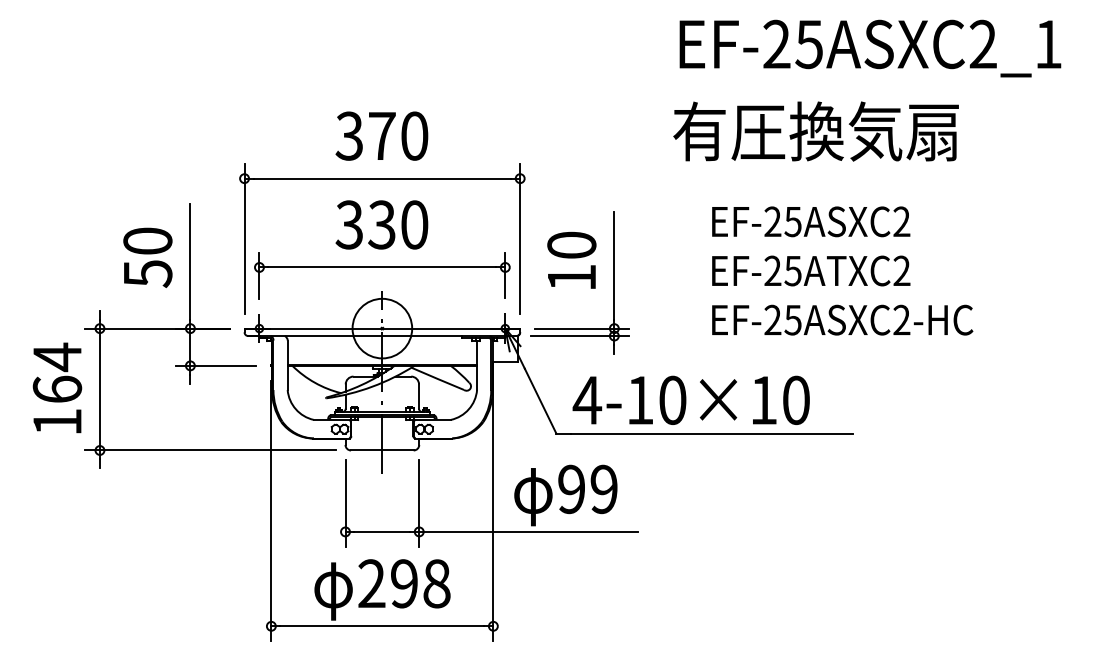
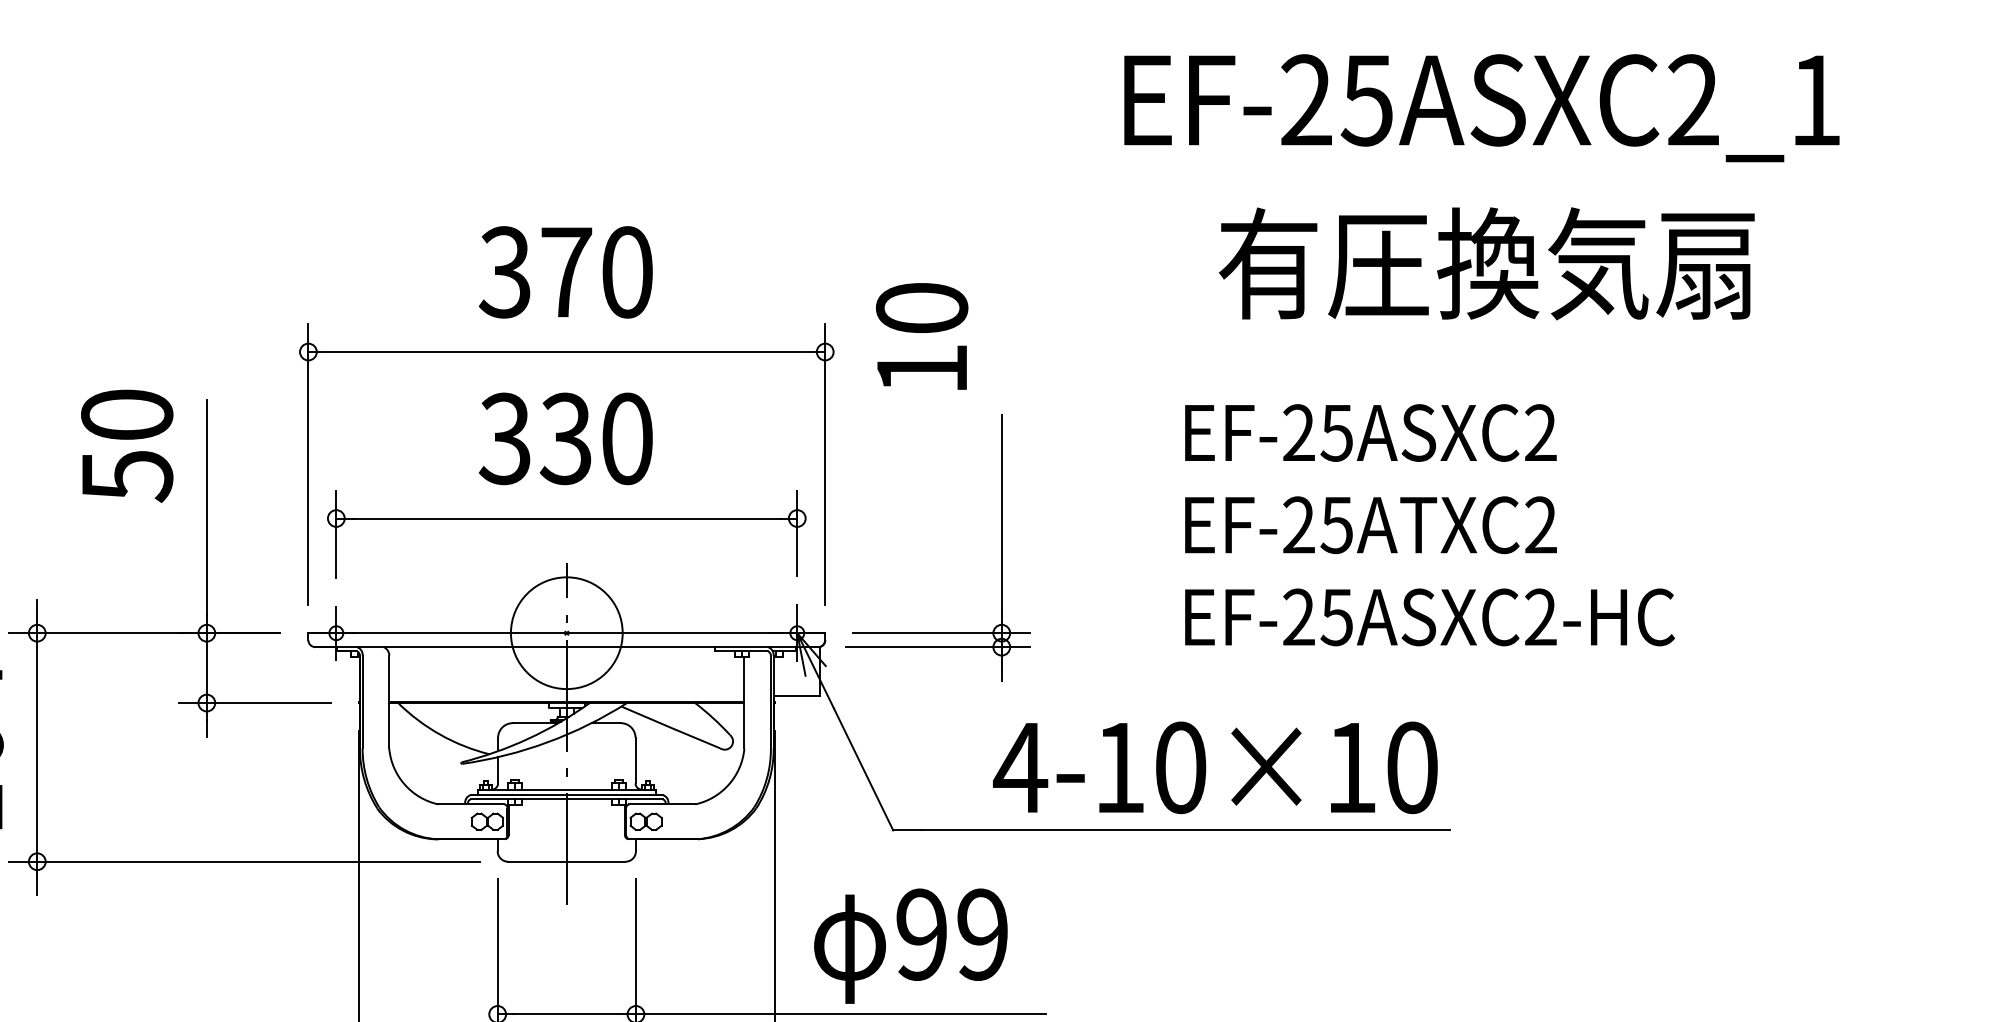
text: (815, 131) -> (1485, 263), moved
text: (147, 257) -> (126, 445), moved
text: (571, 259) -> (921, 334), moved
text: (690, 399) -> (1213, 766), moved

